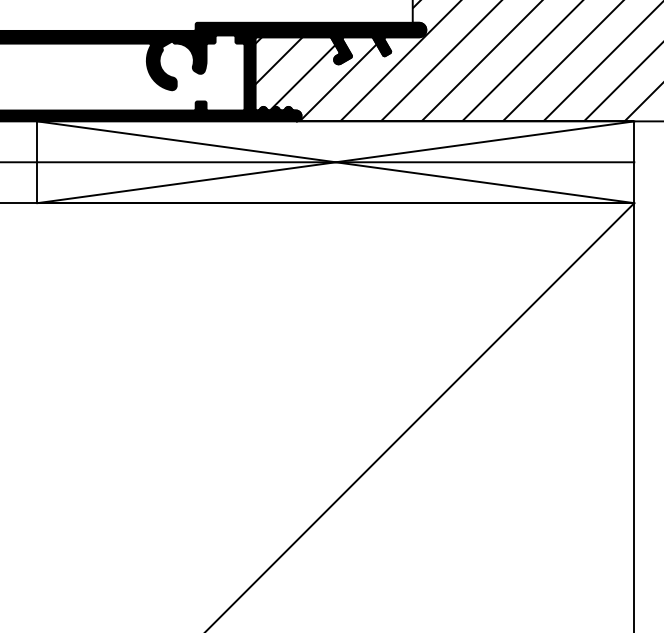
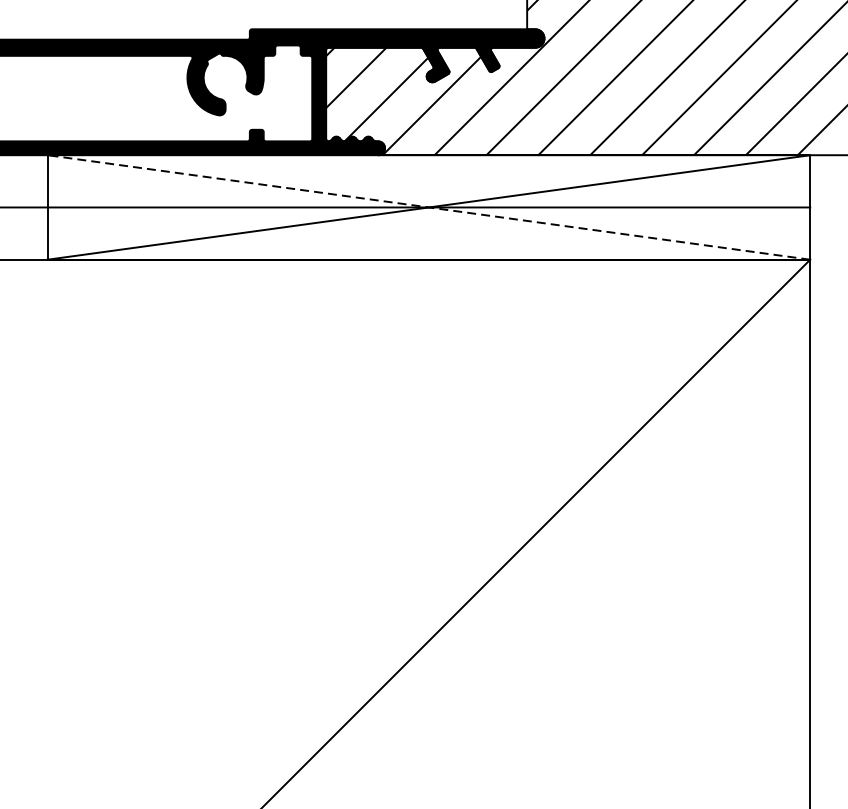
line: (335, 162) -> (428, 207), solid -> dashed

